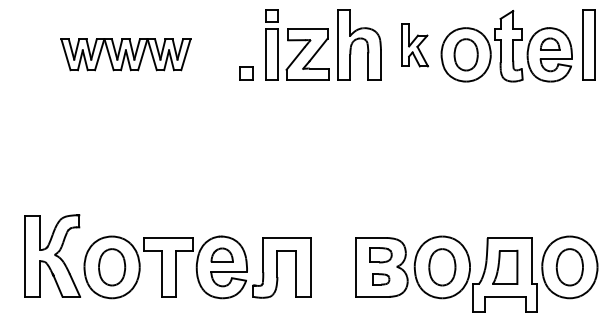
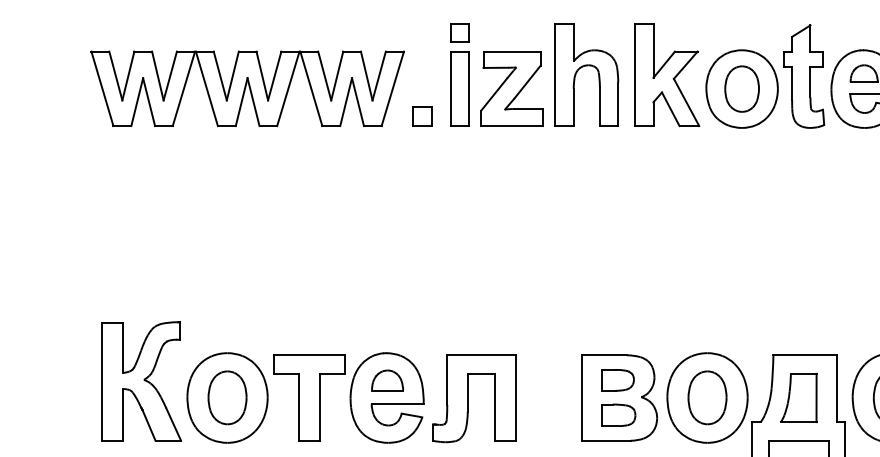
part: (414, 45) -> (667, 75), size x1.67
part: (125, 54) -> (247, 88), size x1.67
part: (381, 279) -> (619, 415), size x1.43

